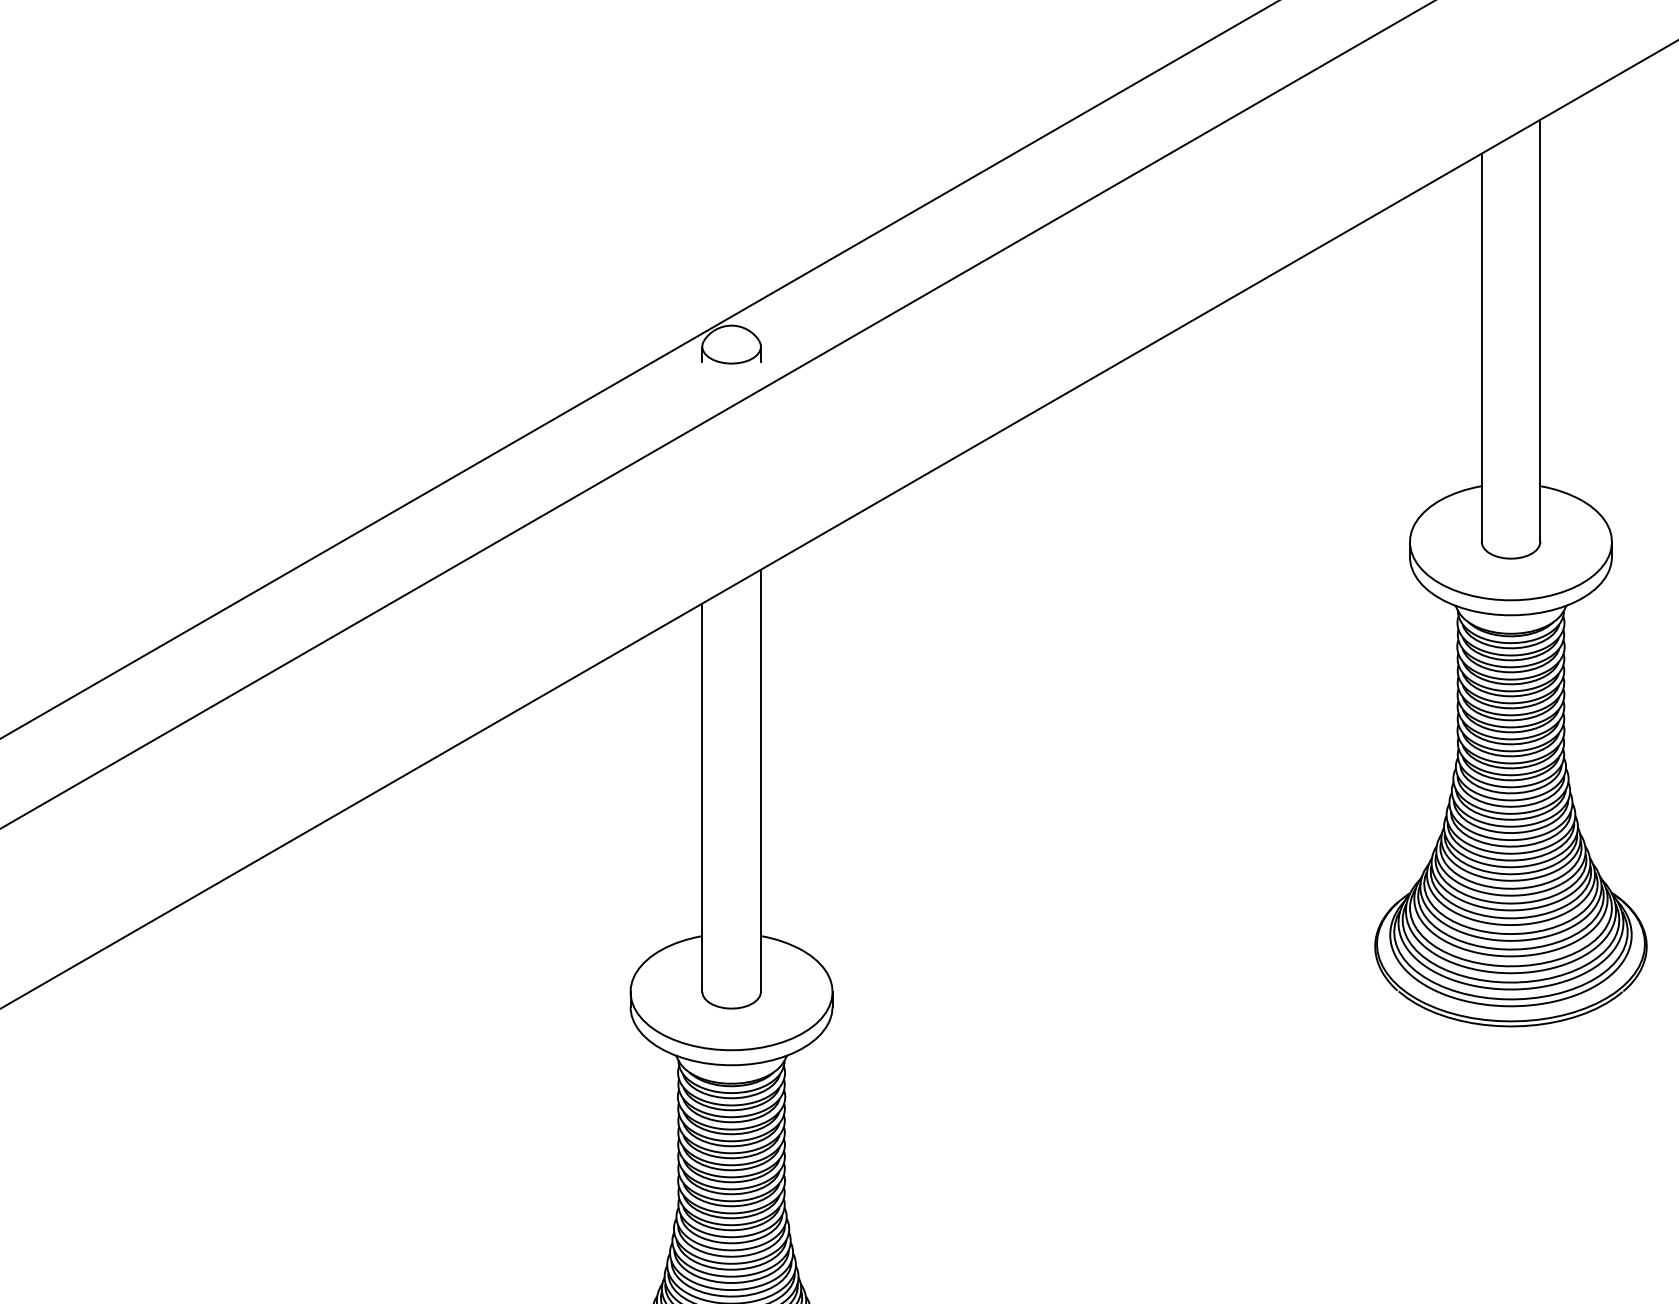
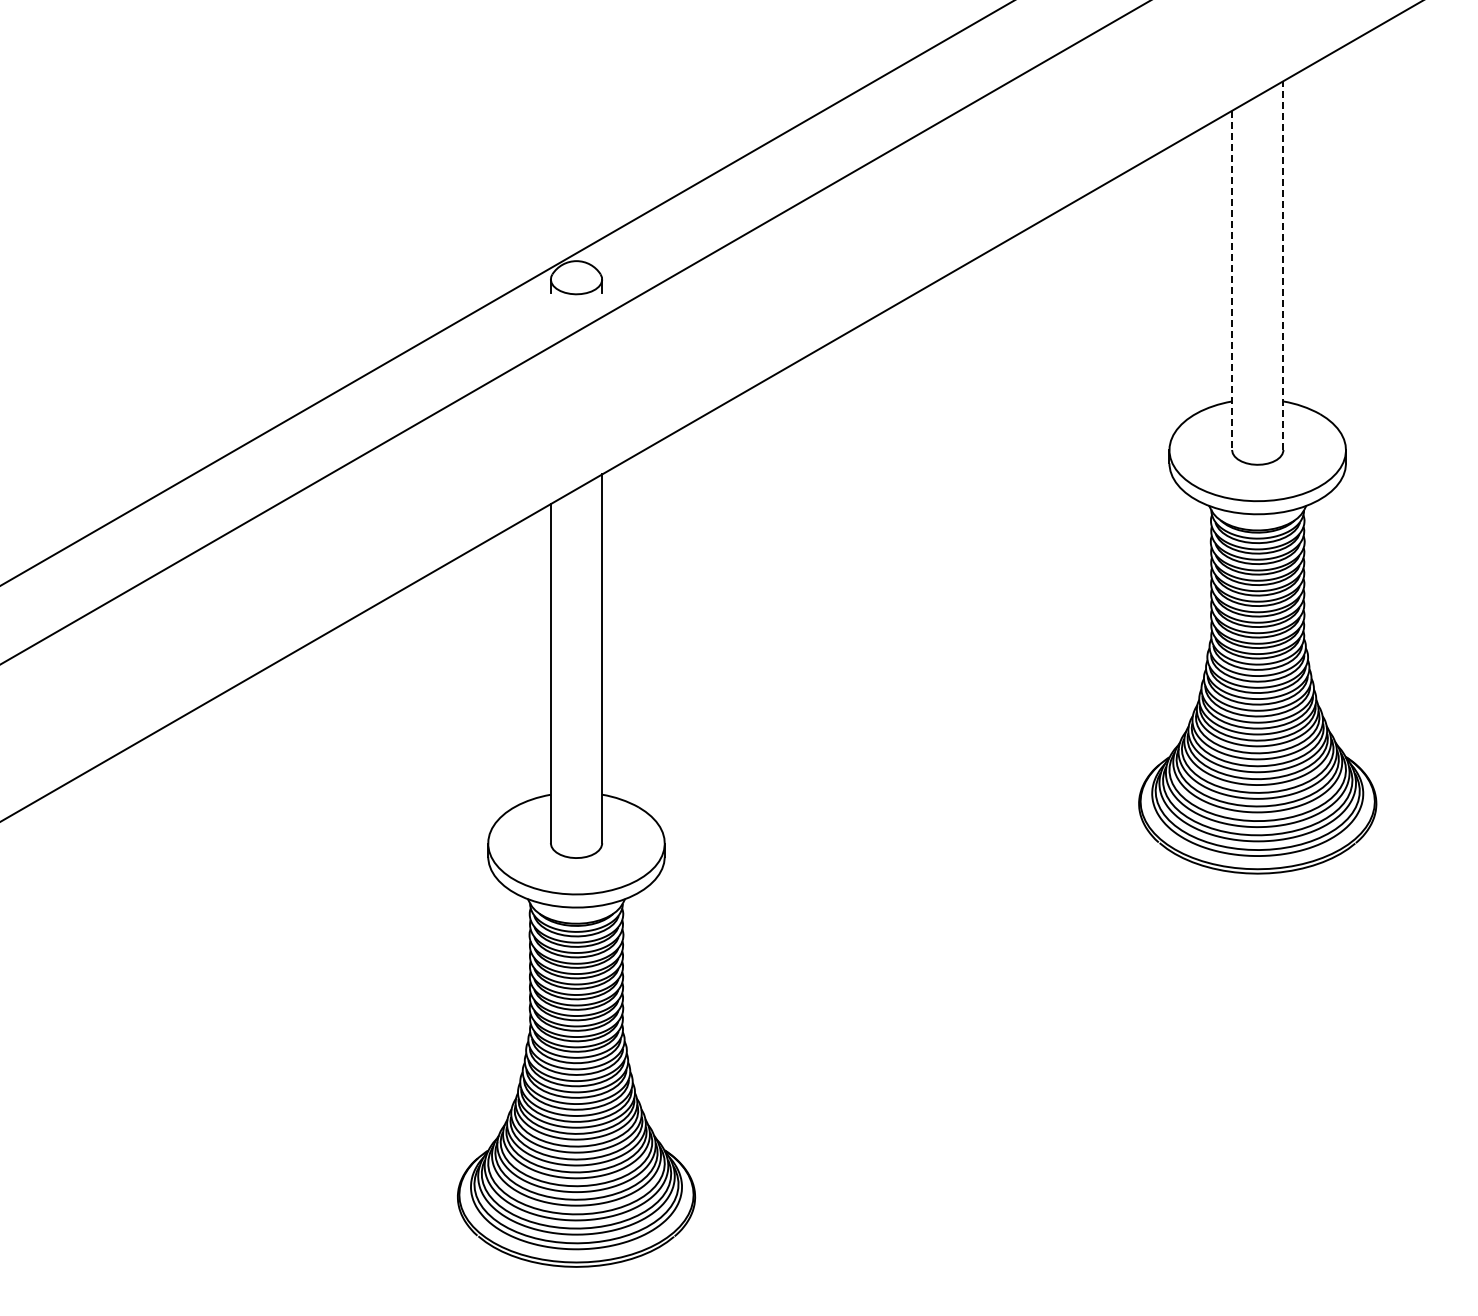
line: (1540, 330) -> (1283, 265), solid -> dashed
line: (1482, 347) -> (1232, 280), solid -> dashed

